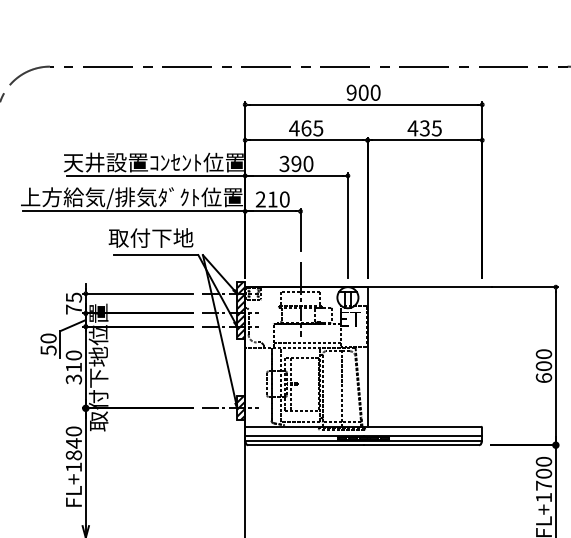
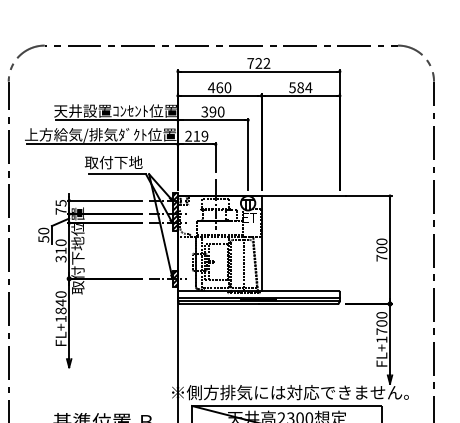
text: (363, 92) -> (258, 63), 900 -> 722
text: (317, 128) -> (227, 87), 465 -> 460
text: (424, 128) -> (300, 87), 435 -> 584
text: (284, 199) -> (204, 136), 210 -> 219
text: (543, 377) -> (381, 257), 600 -> 700

